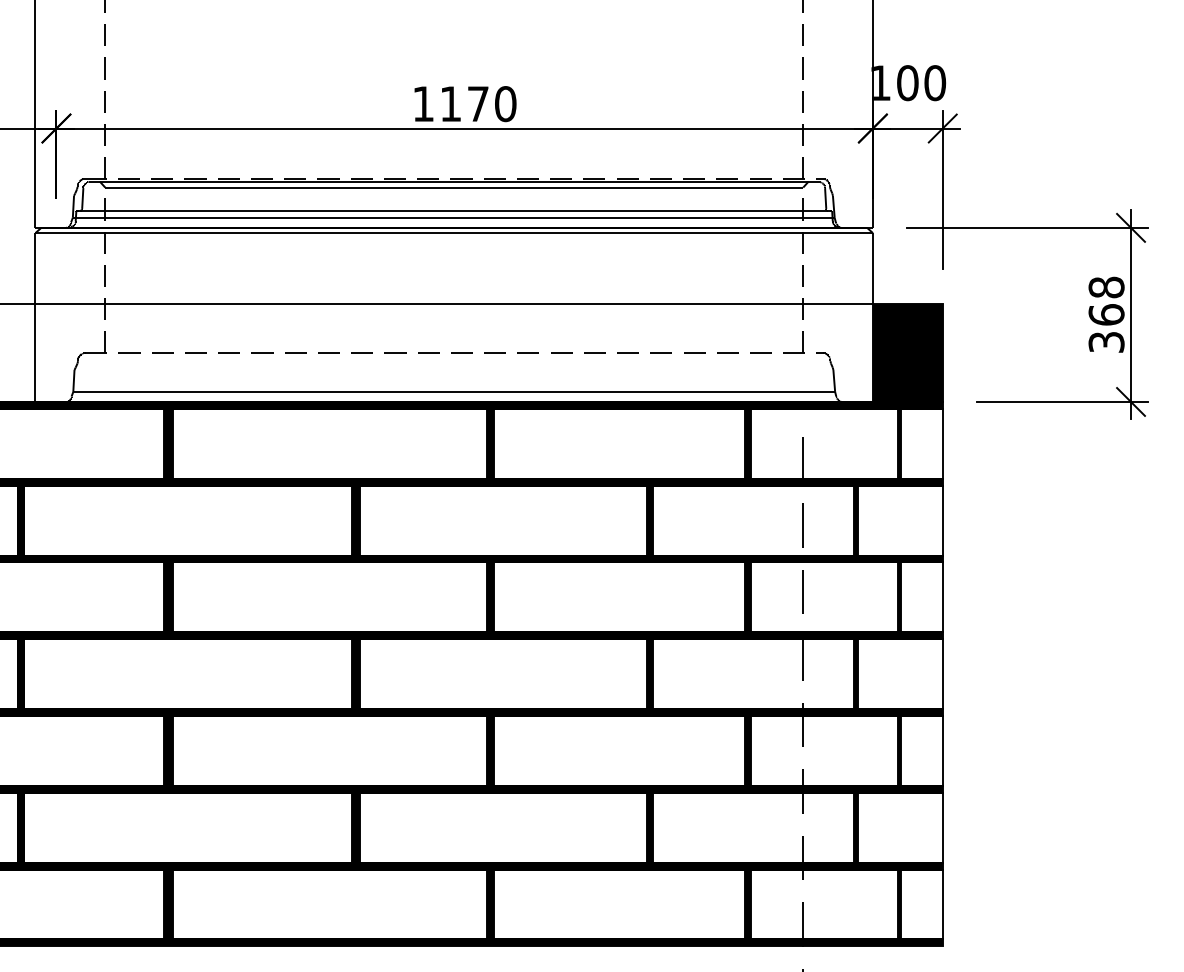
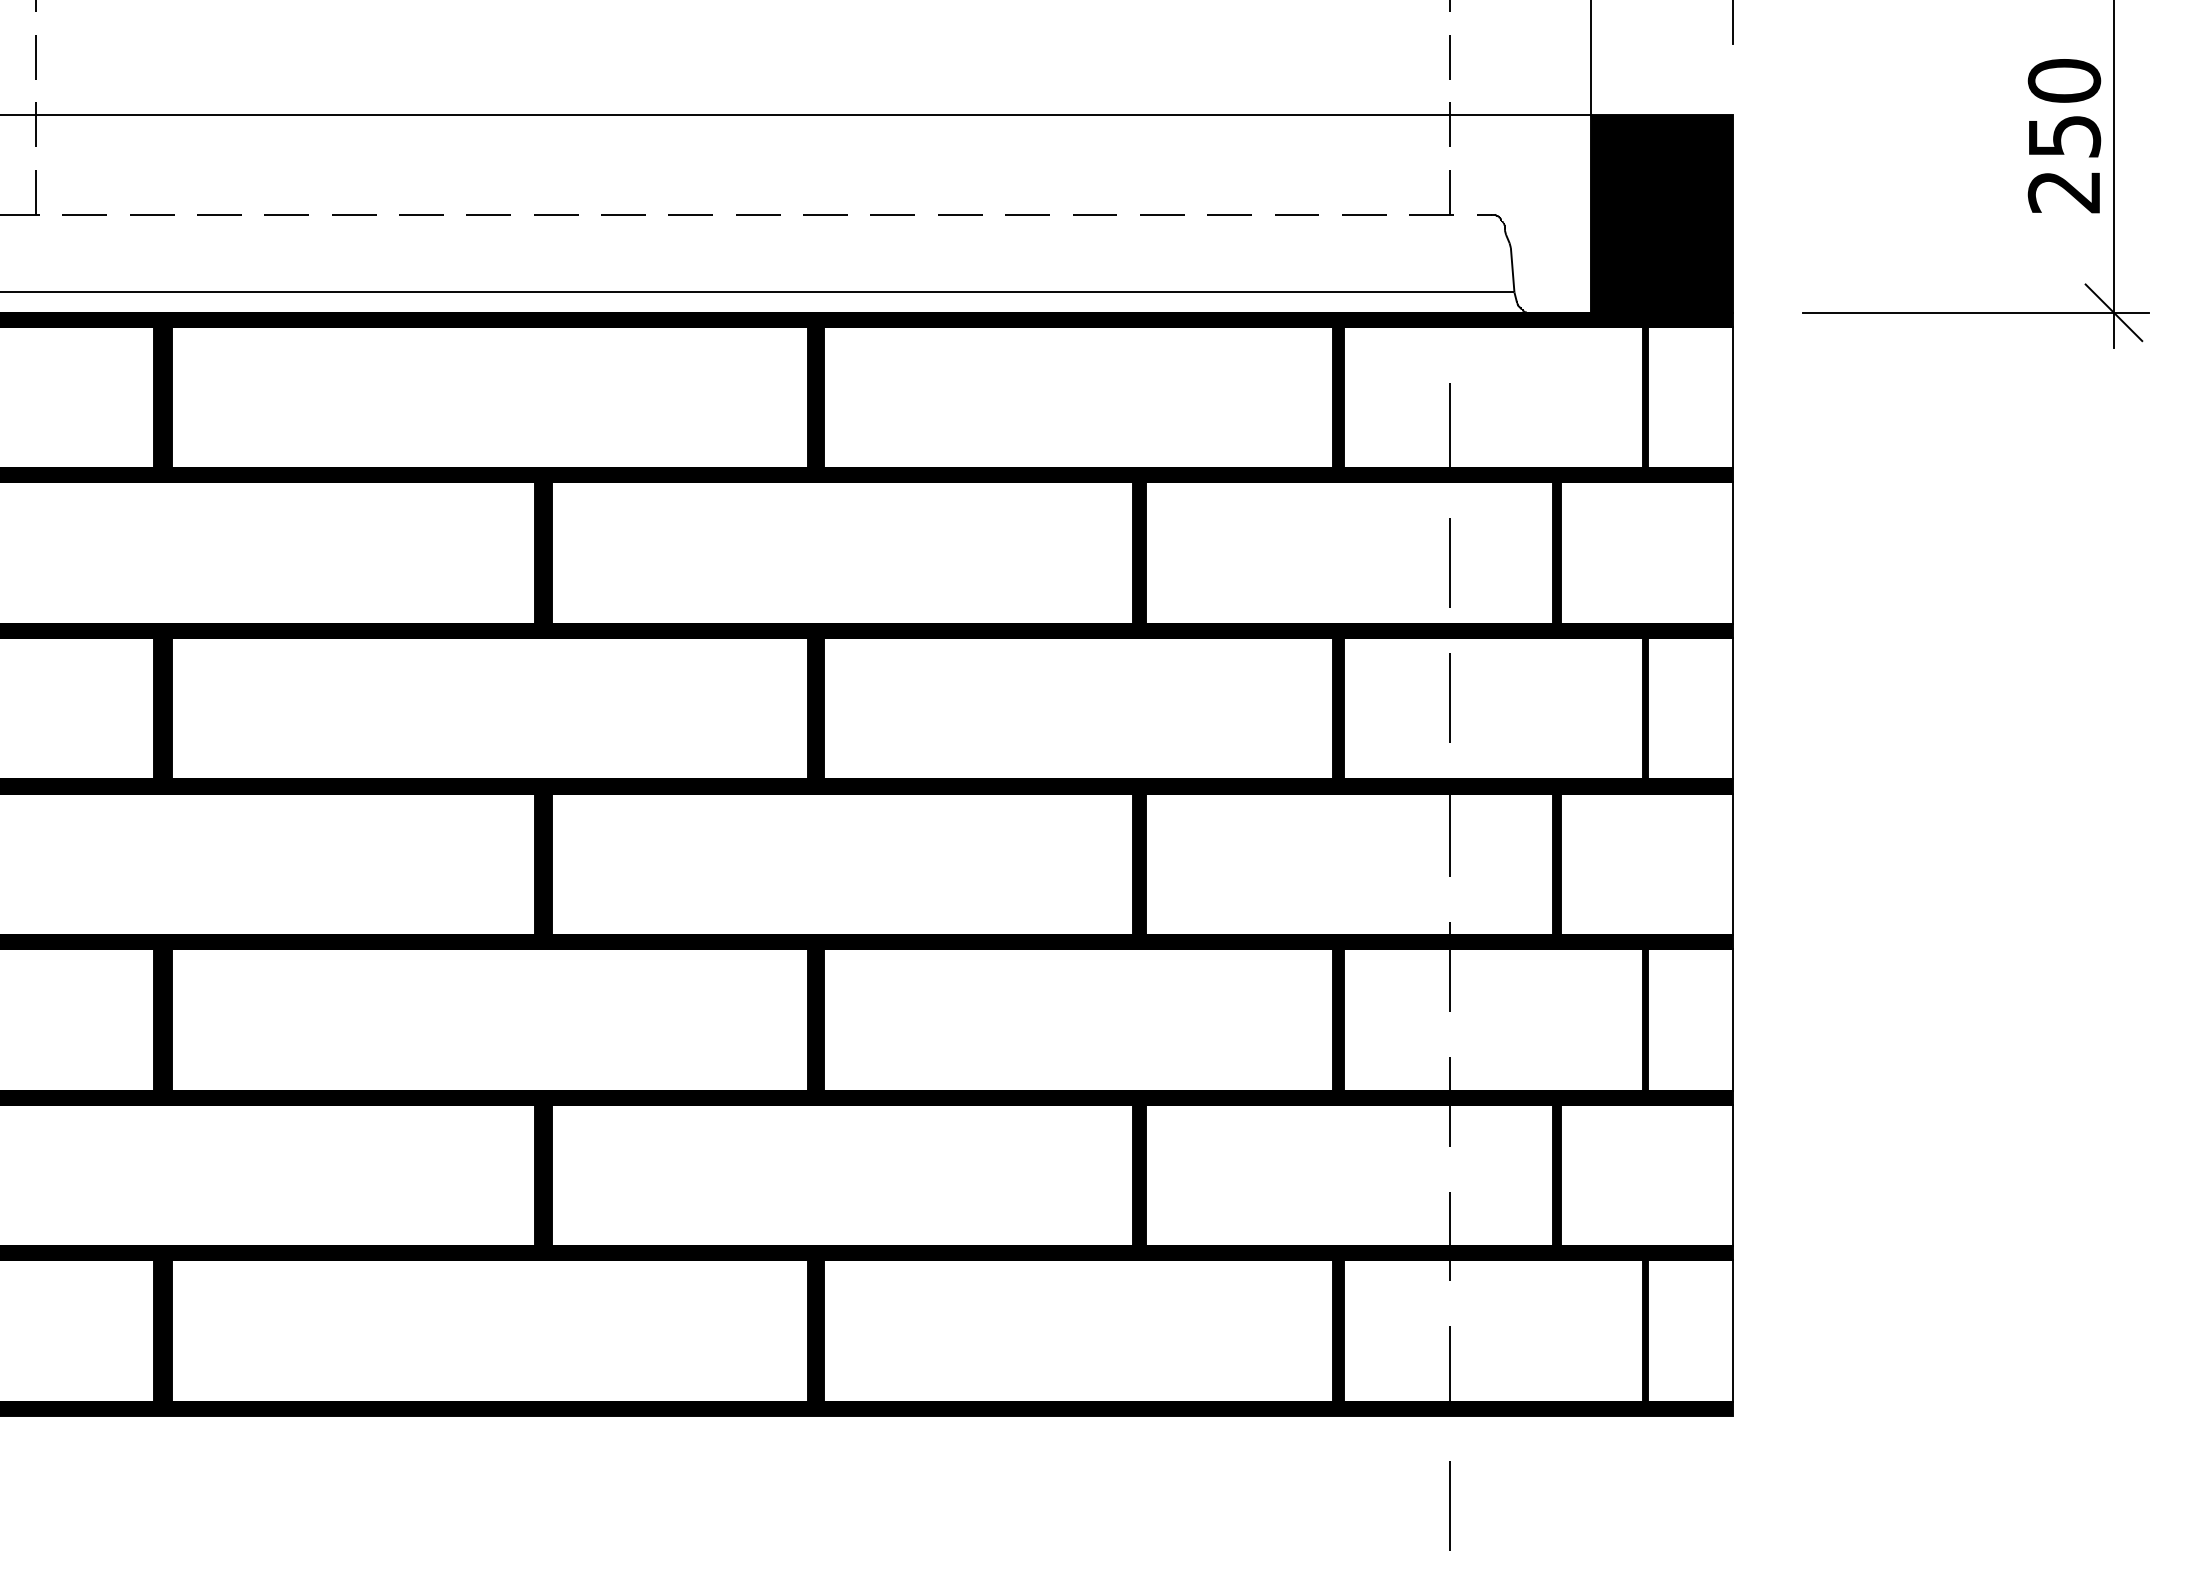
text: (1106, 314) -> (2064, 135), 368 -> 250

